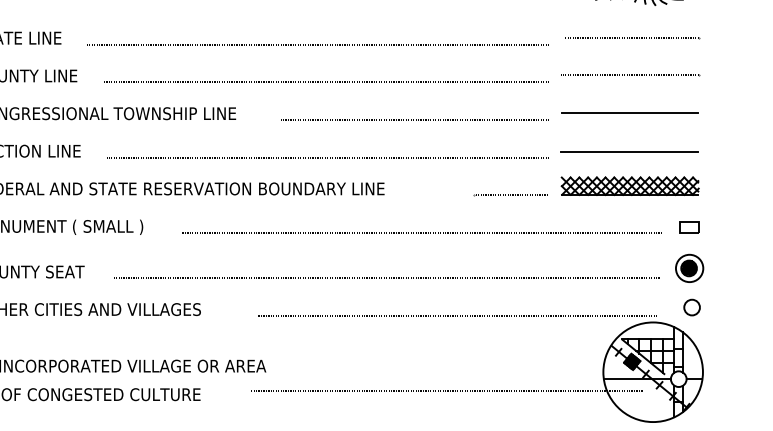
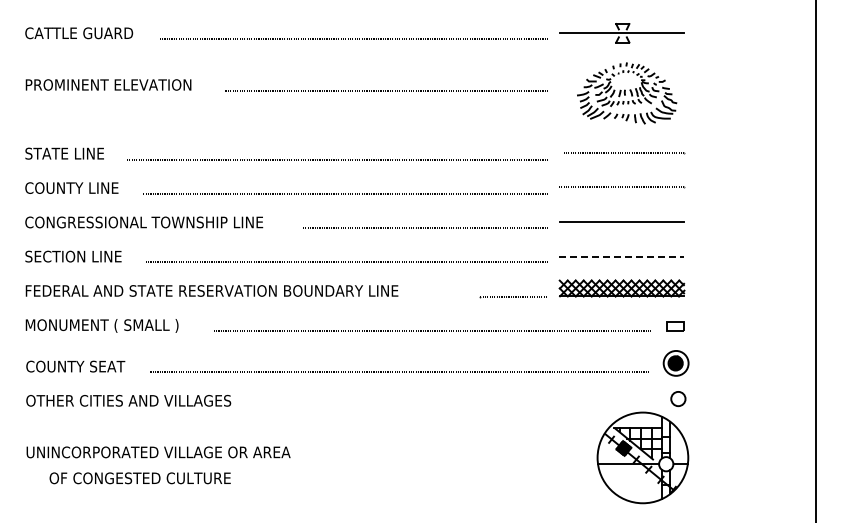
line: (629, 151) -> (621, 256), solid -> dashed
line: (457, 315) -> (464, 406), removed
line: (446, 391) -> (454, 475), removed

